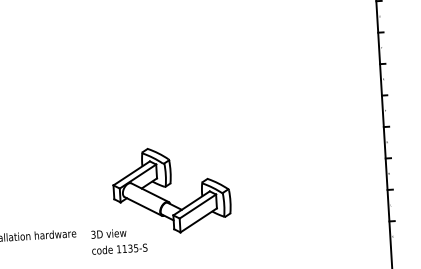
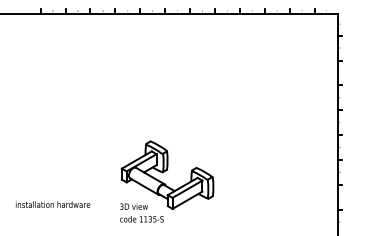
text: (118, 240) -> (141, 212), moved

